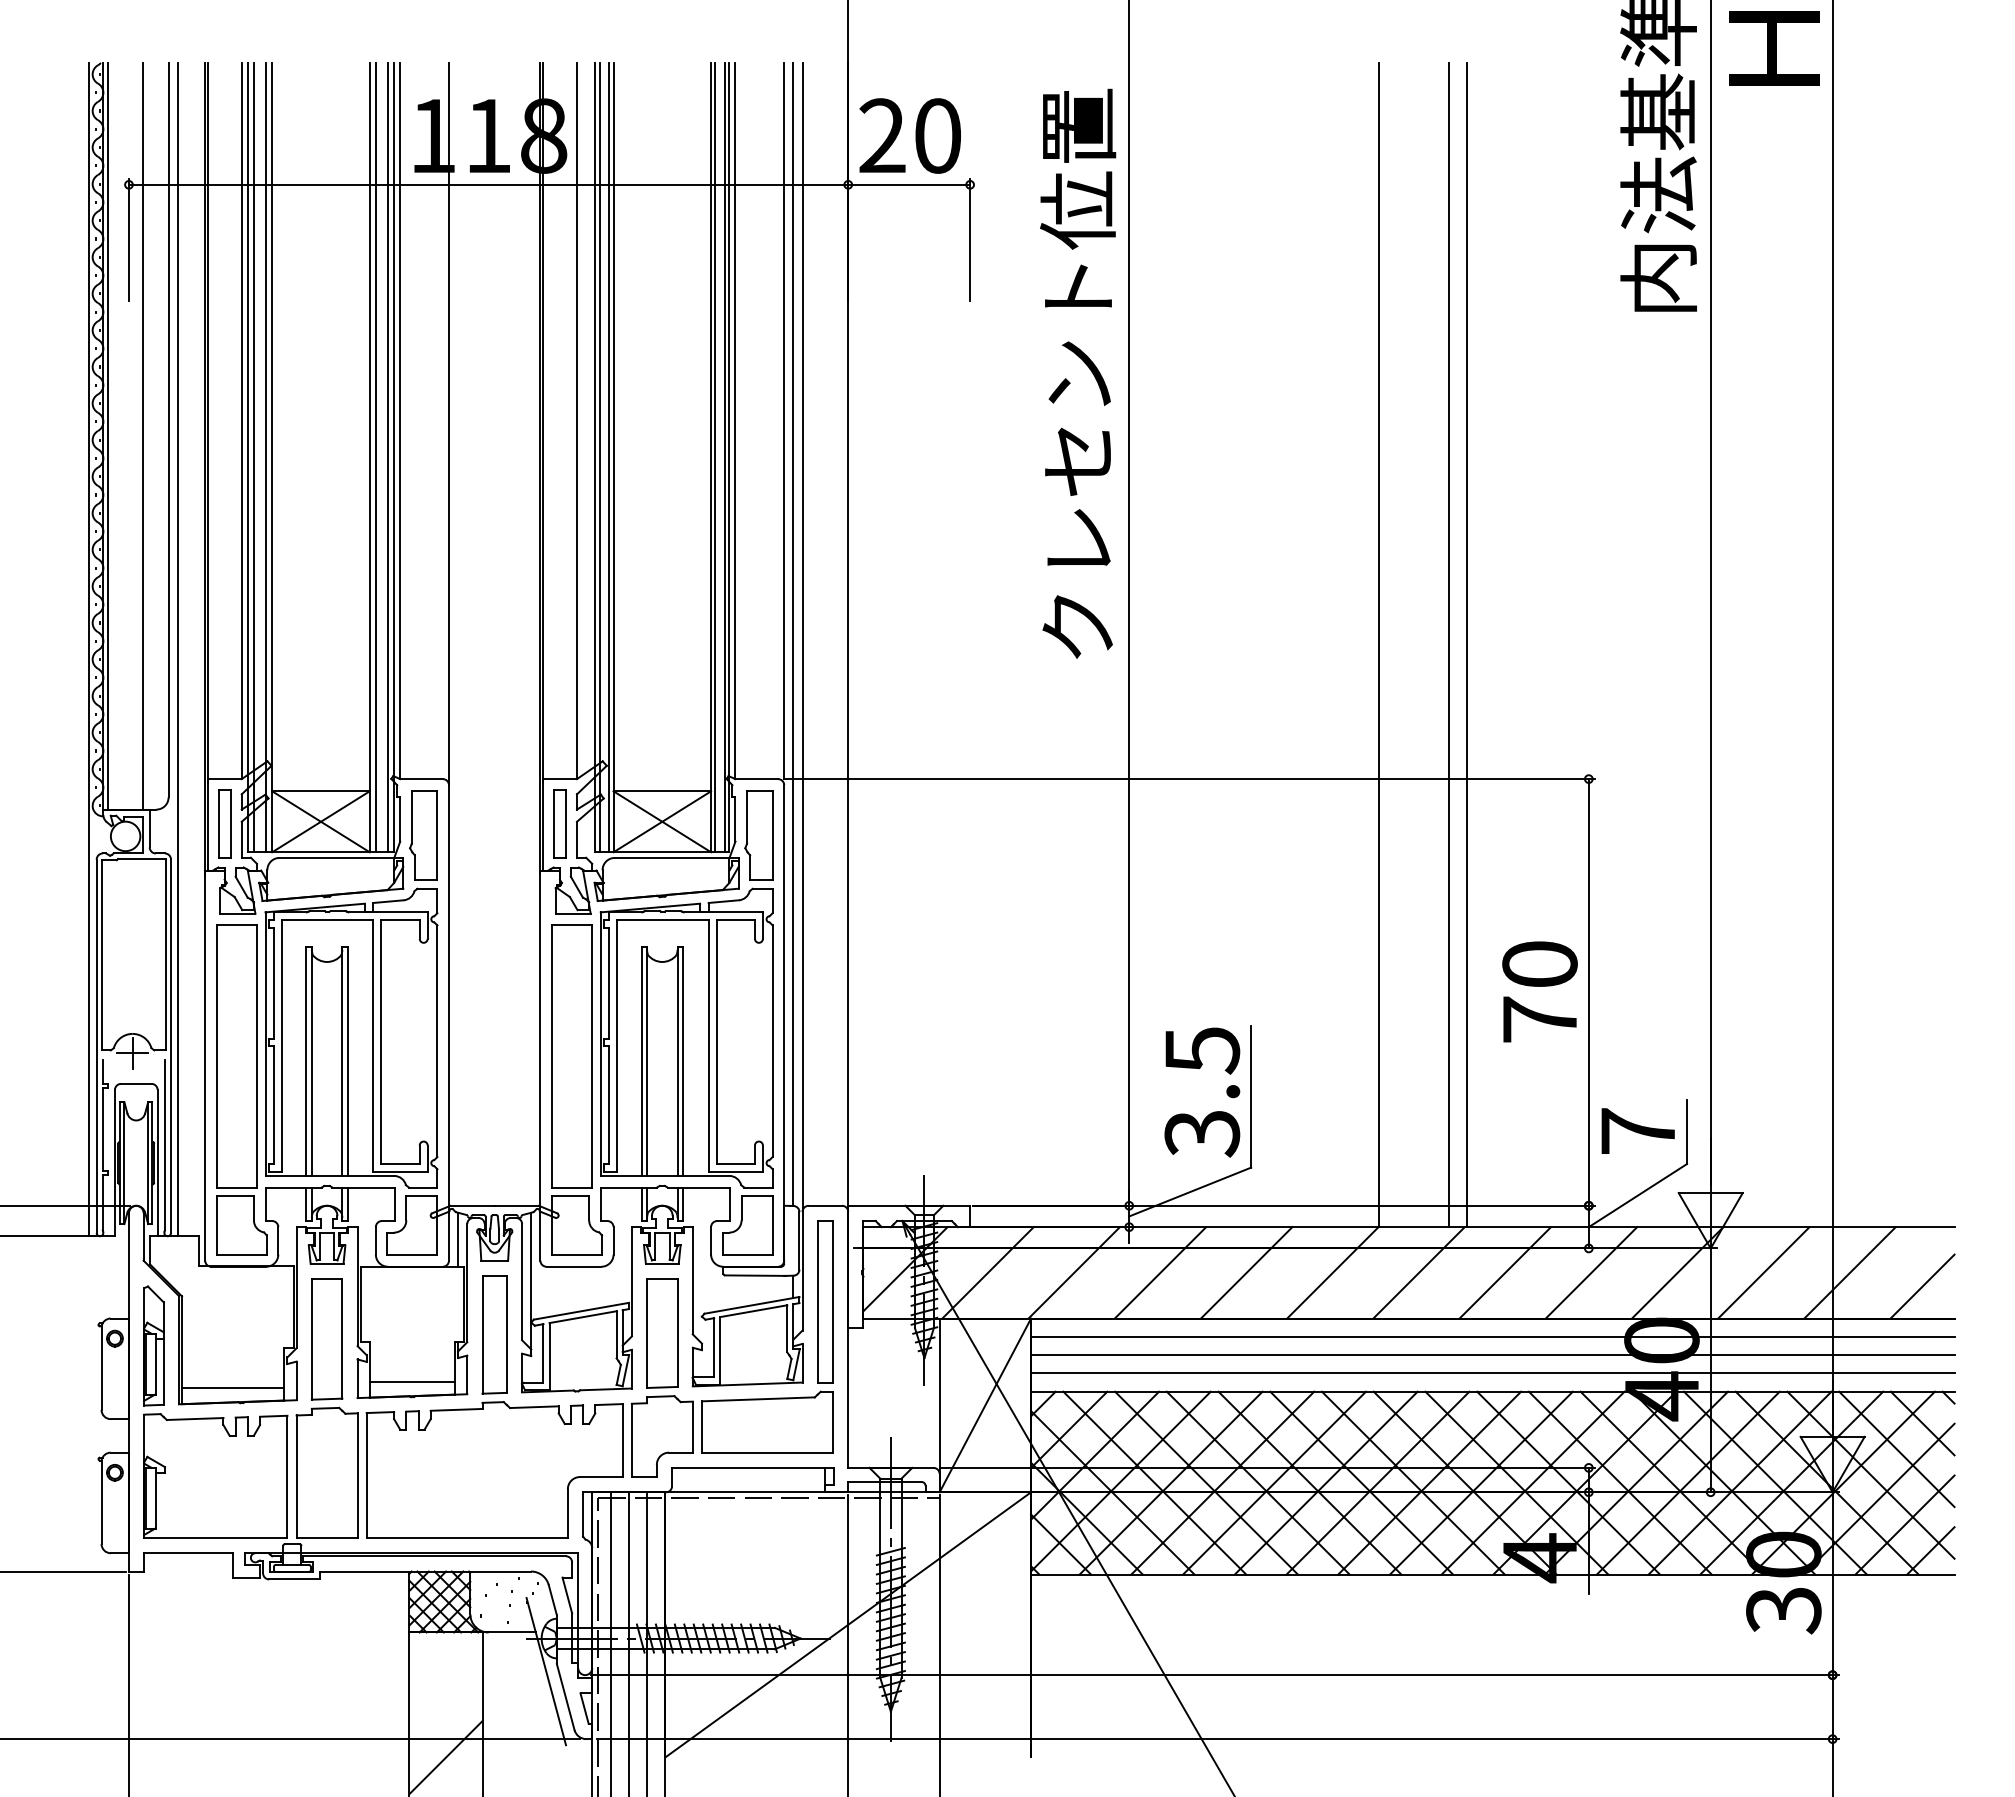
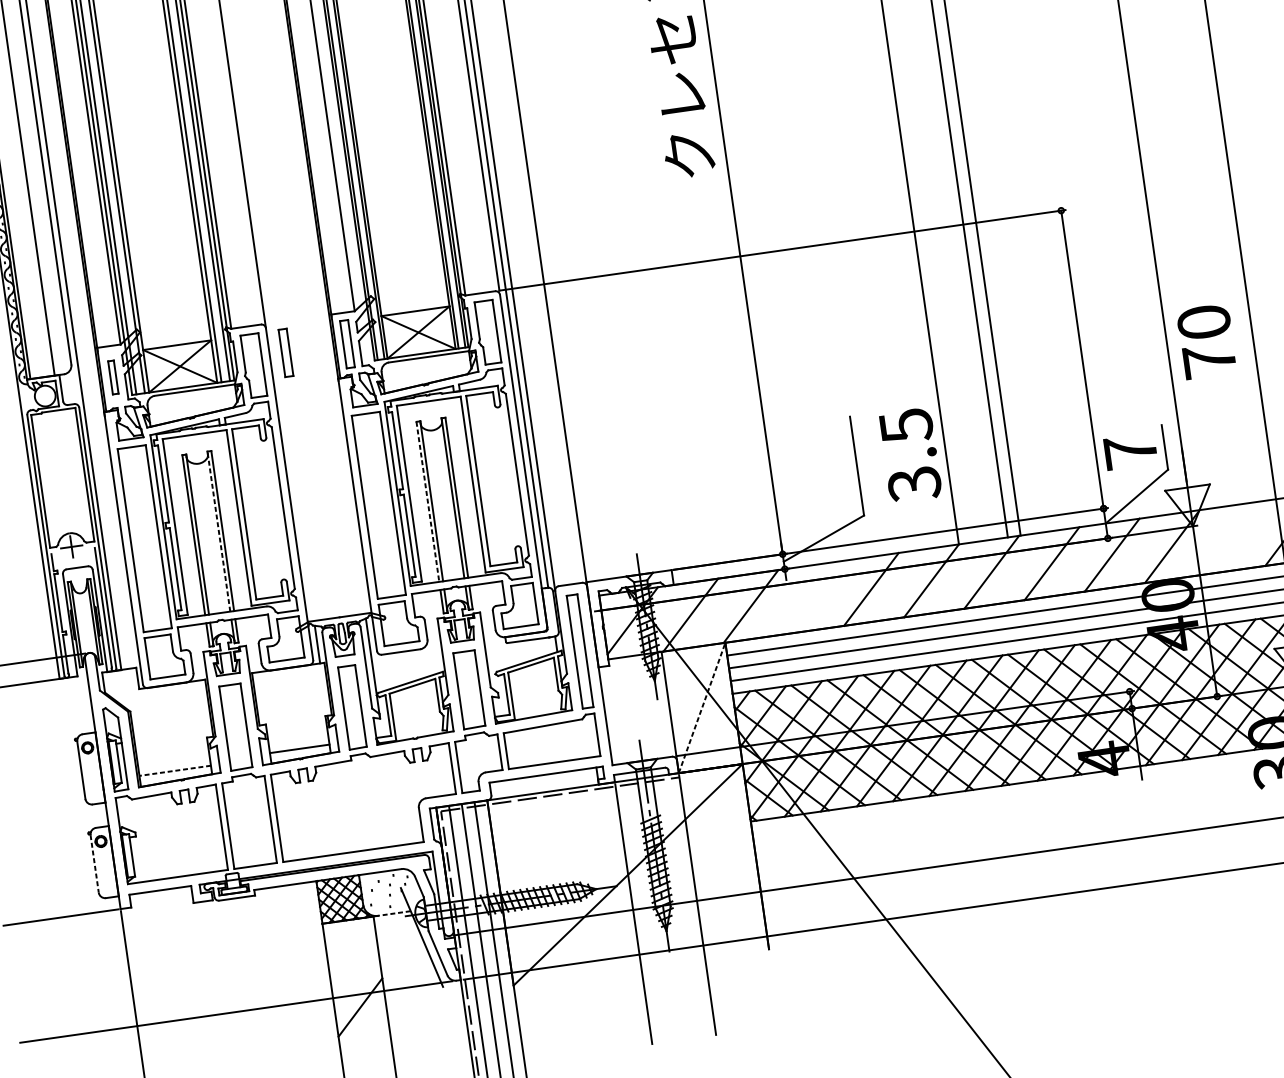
part: (224, 823) -> (113, 377), size x0.7
part: (471, 823) -> (285, 352), added
text: (1539, 991) -> (1206, 341), moved
line: (342, 1061) -> (219, 531), solid -> dashed
line: (641, 1061) -> (427, 502), solid -> dashed
text: (1202, 1092) -> (910, 455), moved
line: (1160, 1272) -> (811, 597), removed
line: (1763, 1272) -> (1232, 537), removed
line: (232, 1388) -> (174, 770), solid -> dashed
line: (985, 1404) -> (702, 707), solid -> dashed
line: (101, 1503) -> (94, 864), solid -> dashed
line: (511, 1632) -> (393, 913), solid -> dashed

